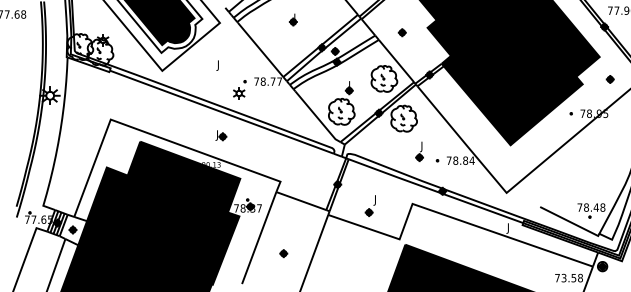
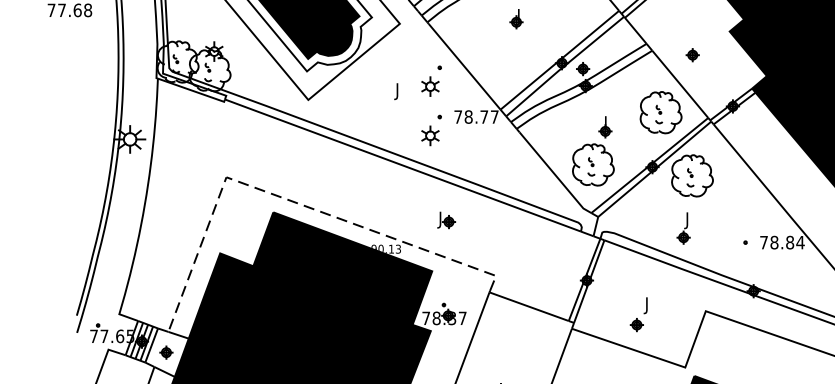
part: (401, 32) -> (691, 54), moved
part: (239, 58) -> (430, 80), added
line: (152, 134) -> (292, 200), solid -> dashed
part: (221, 135) -> (446, 220), moved
part: (419, 151) -> (683, 227), moved

